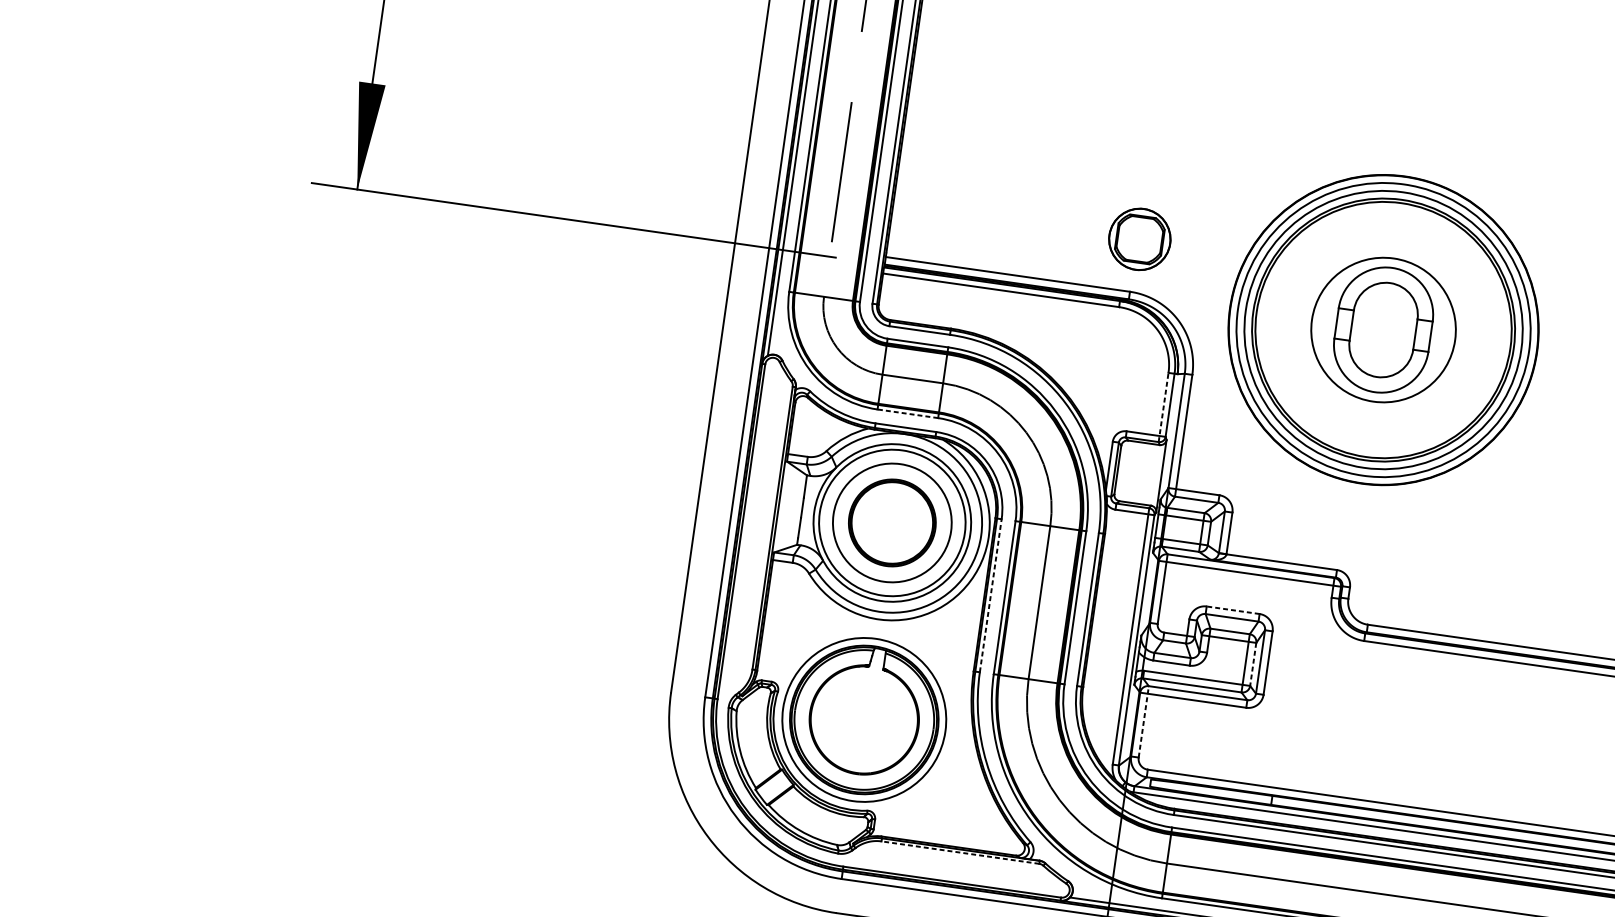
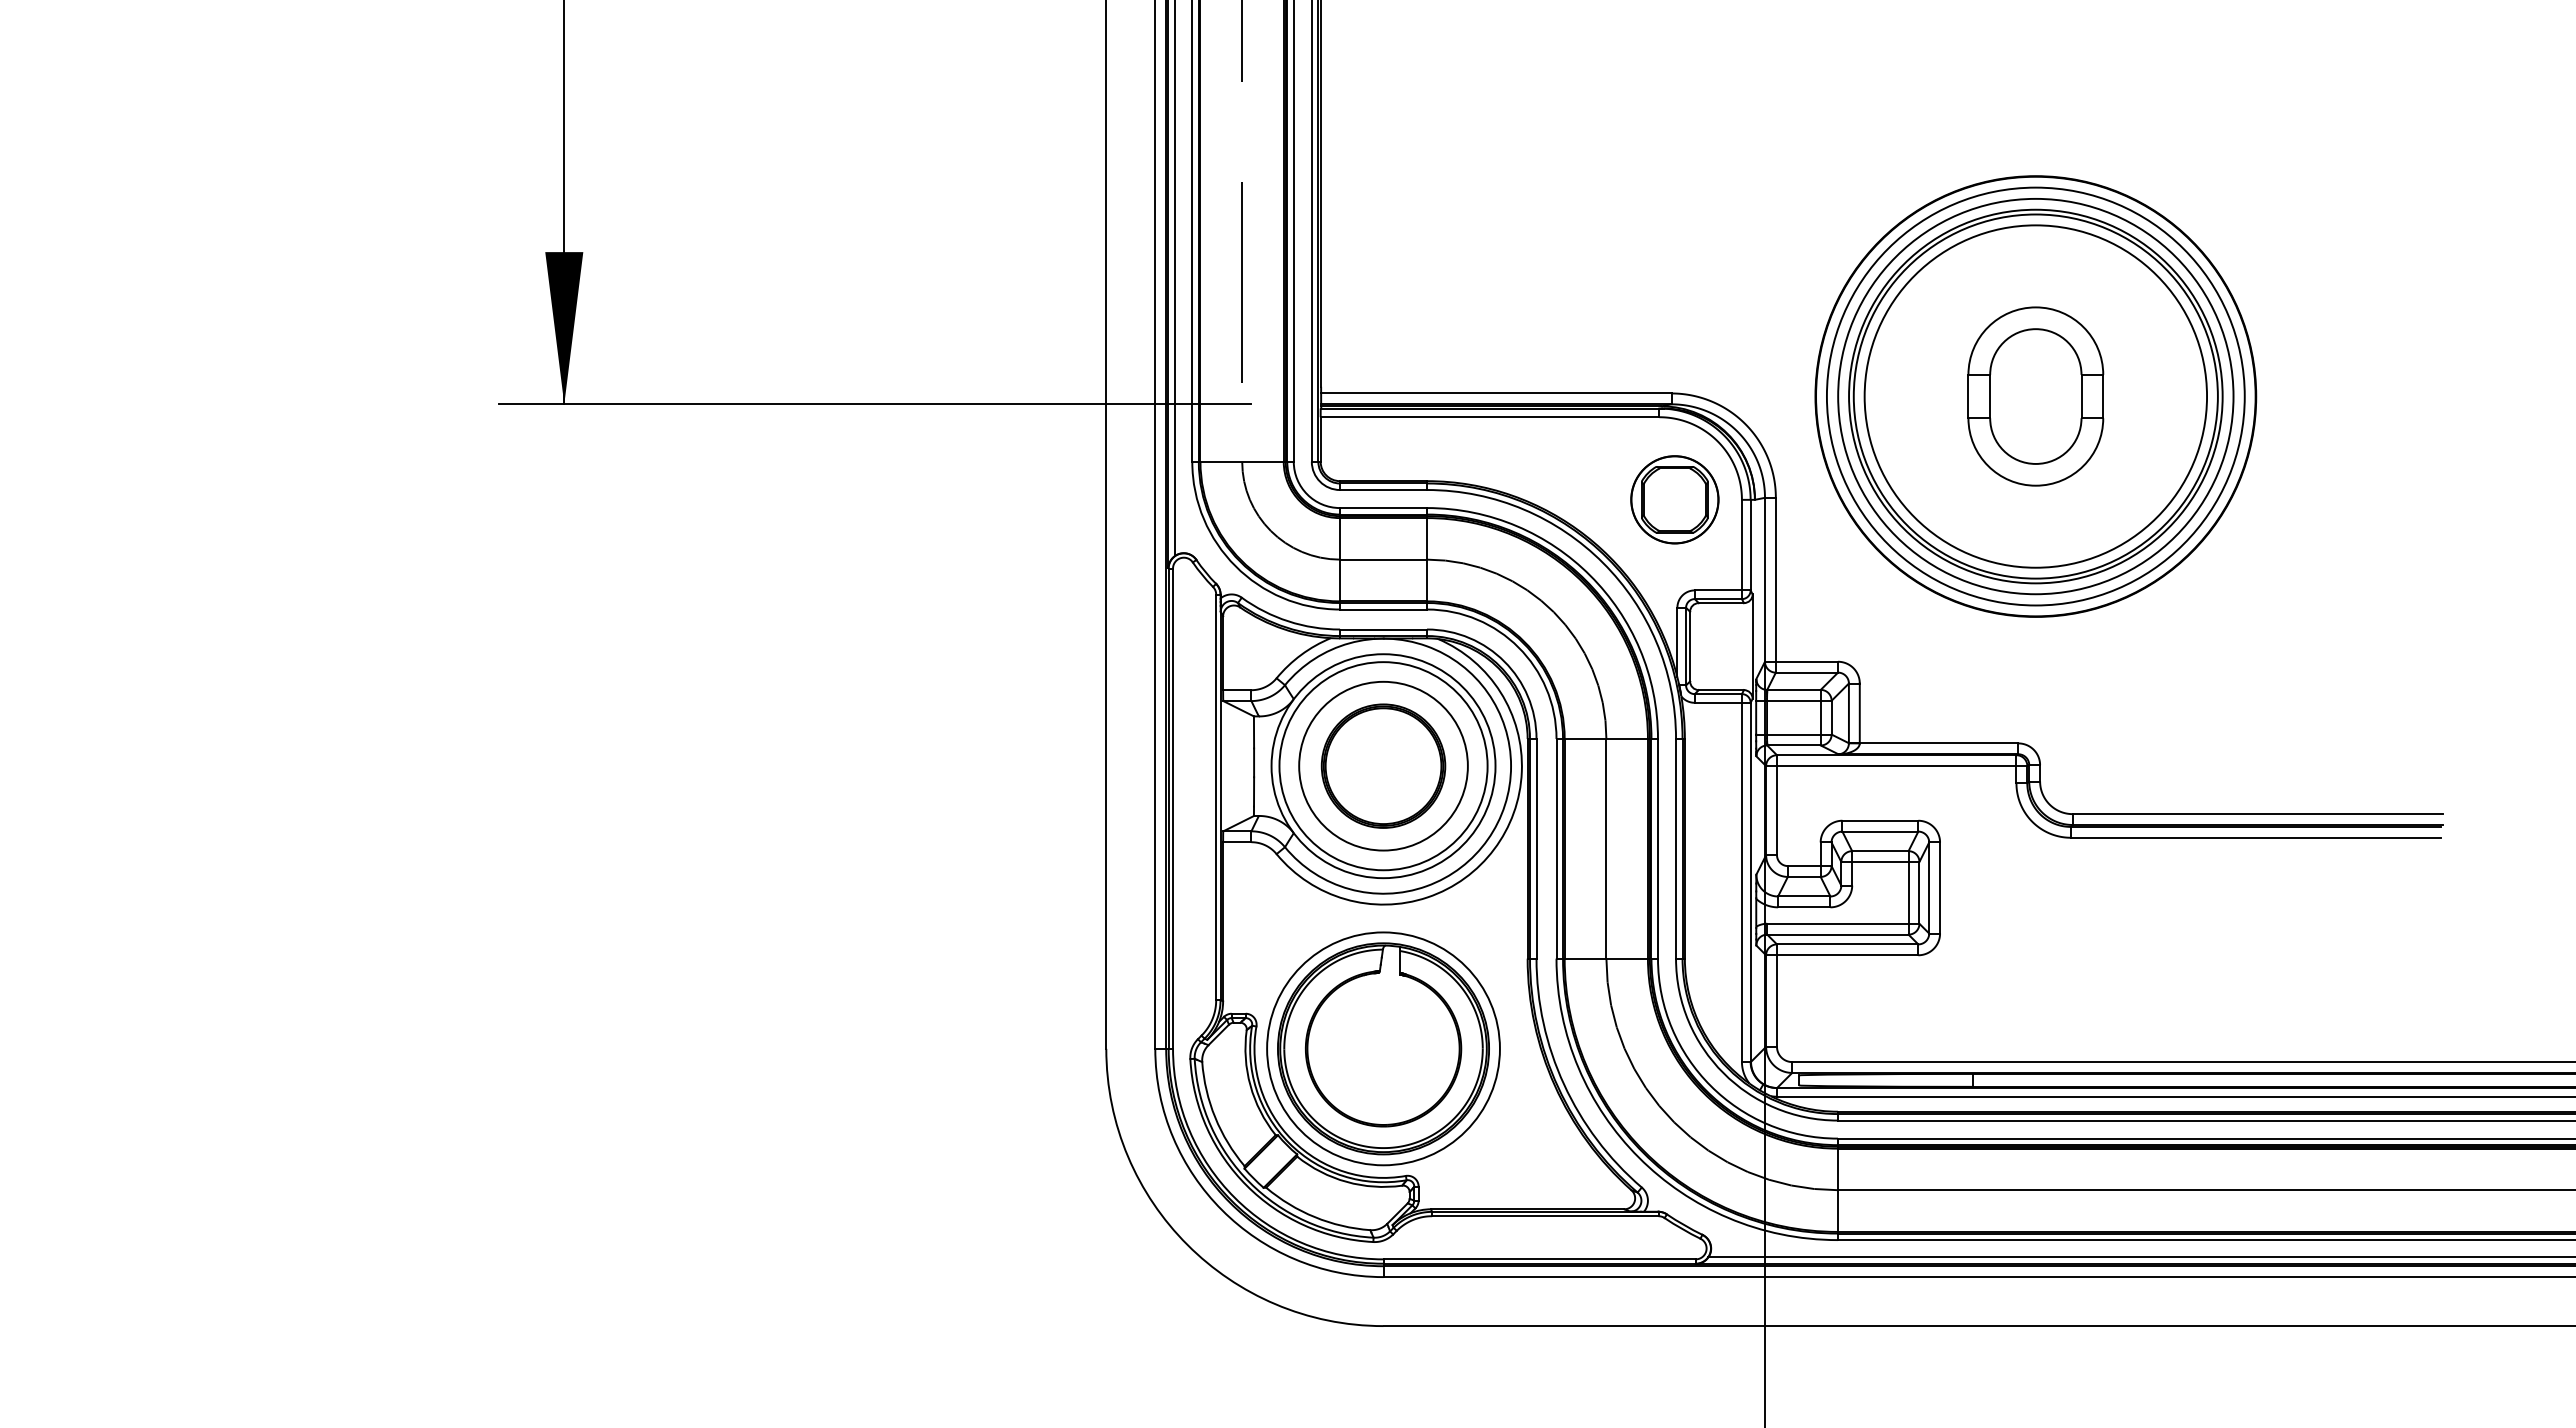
part: (1139, 239) -> (1674, 499), moved
circle: (1383, 330) -> (2035, 396), size x1.67
line: (1163, 407) -> (1741, 549), dashed -> solid
line: (907, 413) -> (1383, 609), dashed -> solid
line: (990, 595) -> (1536, 848), dashed -> solid
line: (1233, 610) -> (1880, 820), dashed -> solid
line: (1253, 664) -> (1919, 892), dashed -> solid
line: (1144, 721) -> (1777, 995), dashed -> solid
line: (959, 852) -> (1544, 1216), dashed -> solid

